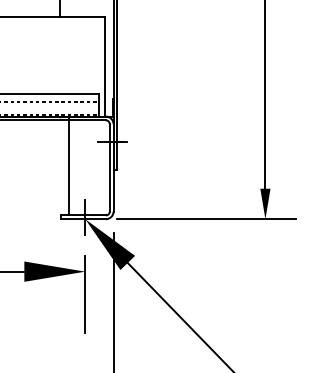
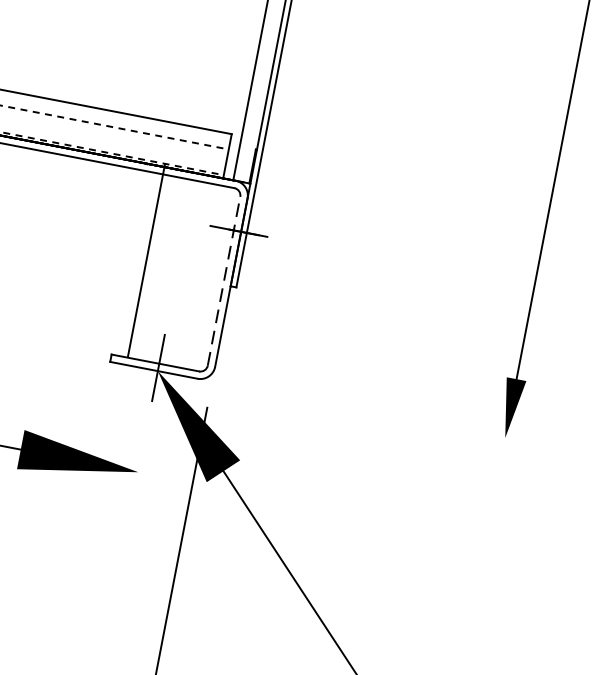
line: (109, 167) -> (223, 280), solid -> dashed
line: (205, 219) -> (389, 416), removed
line: (85, 293) -> (130, 514), removed

